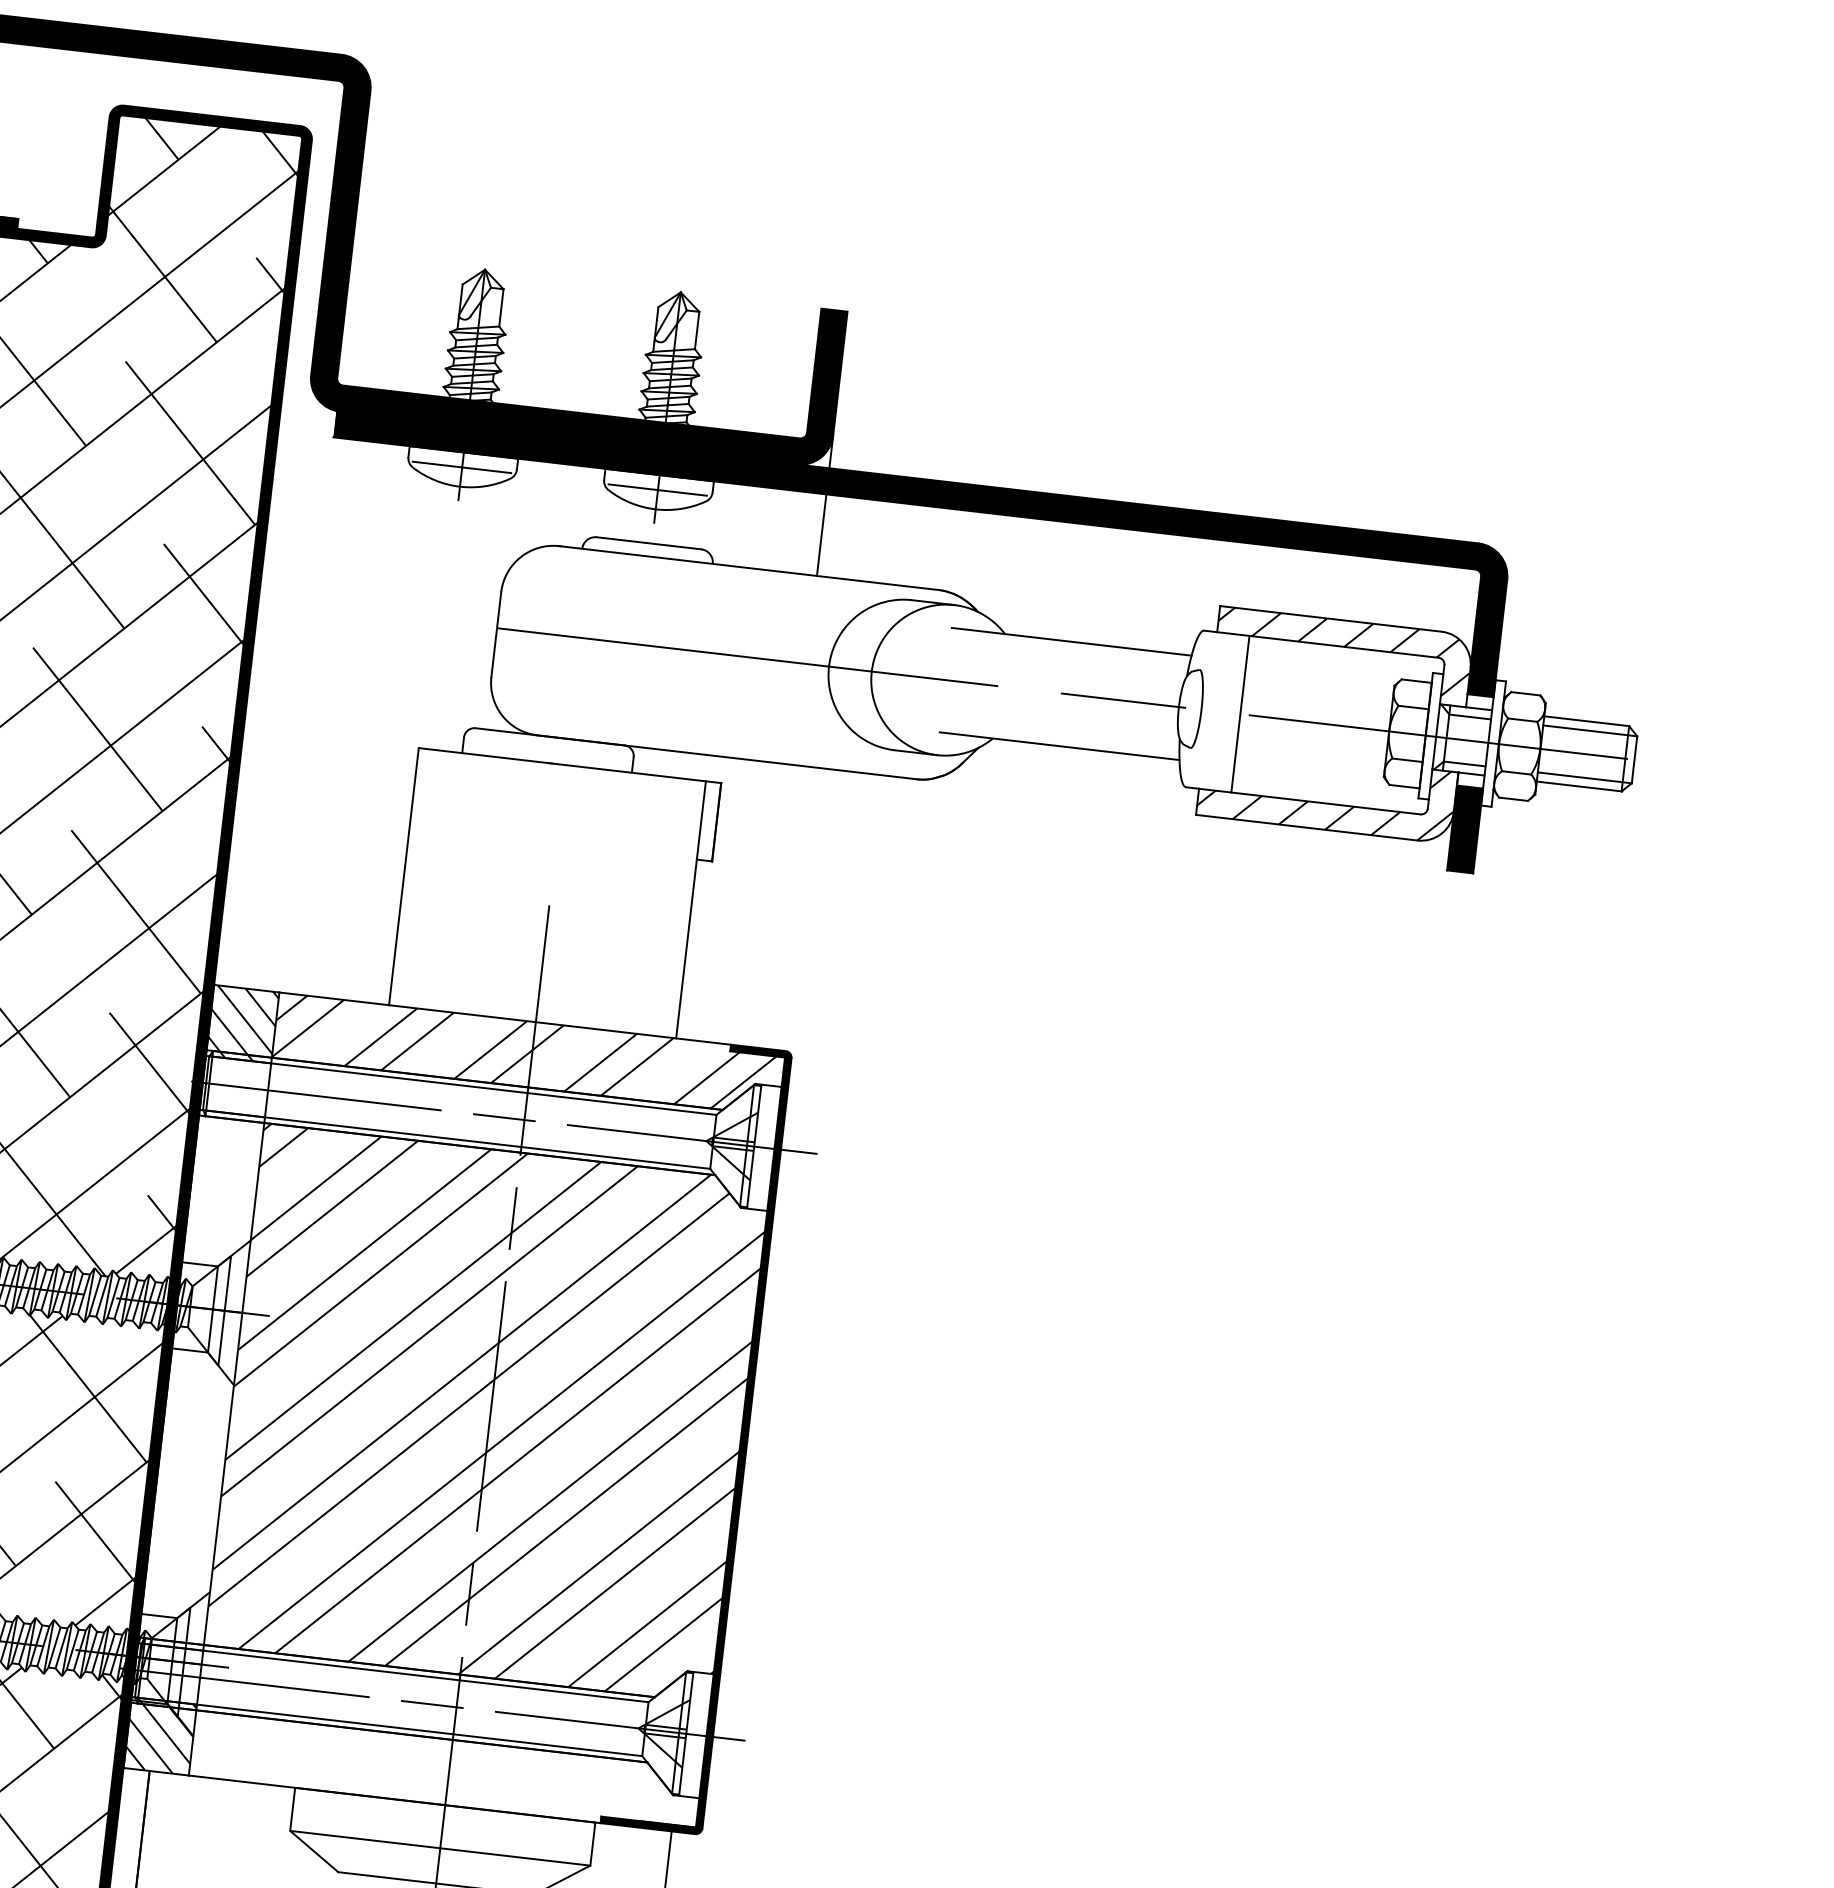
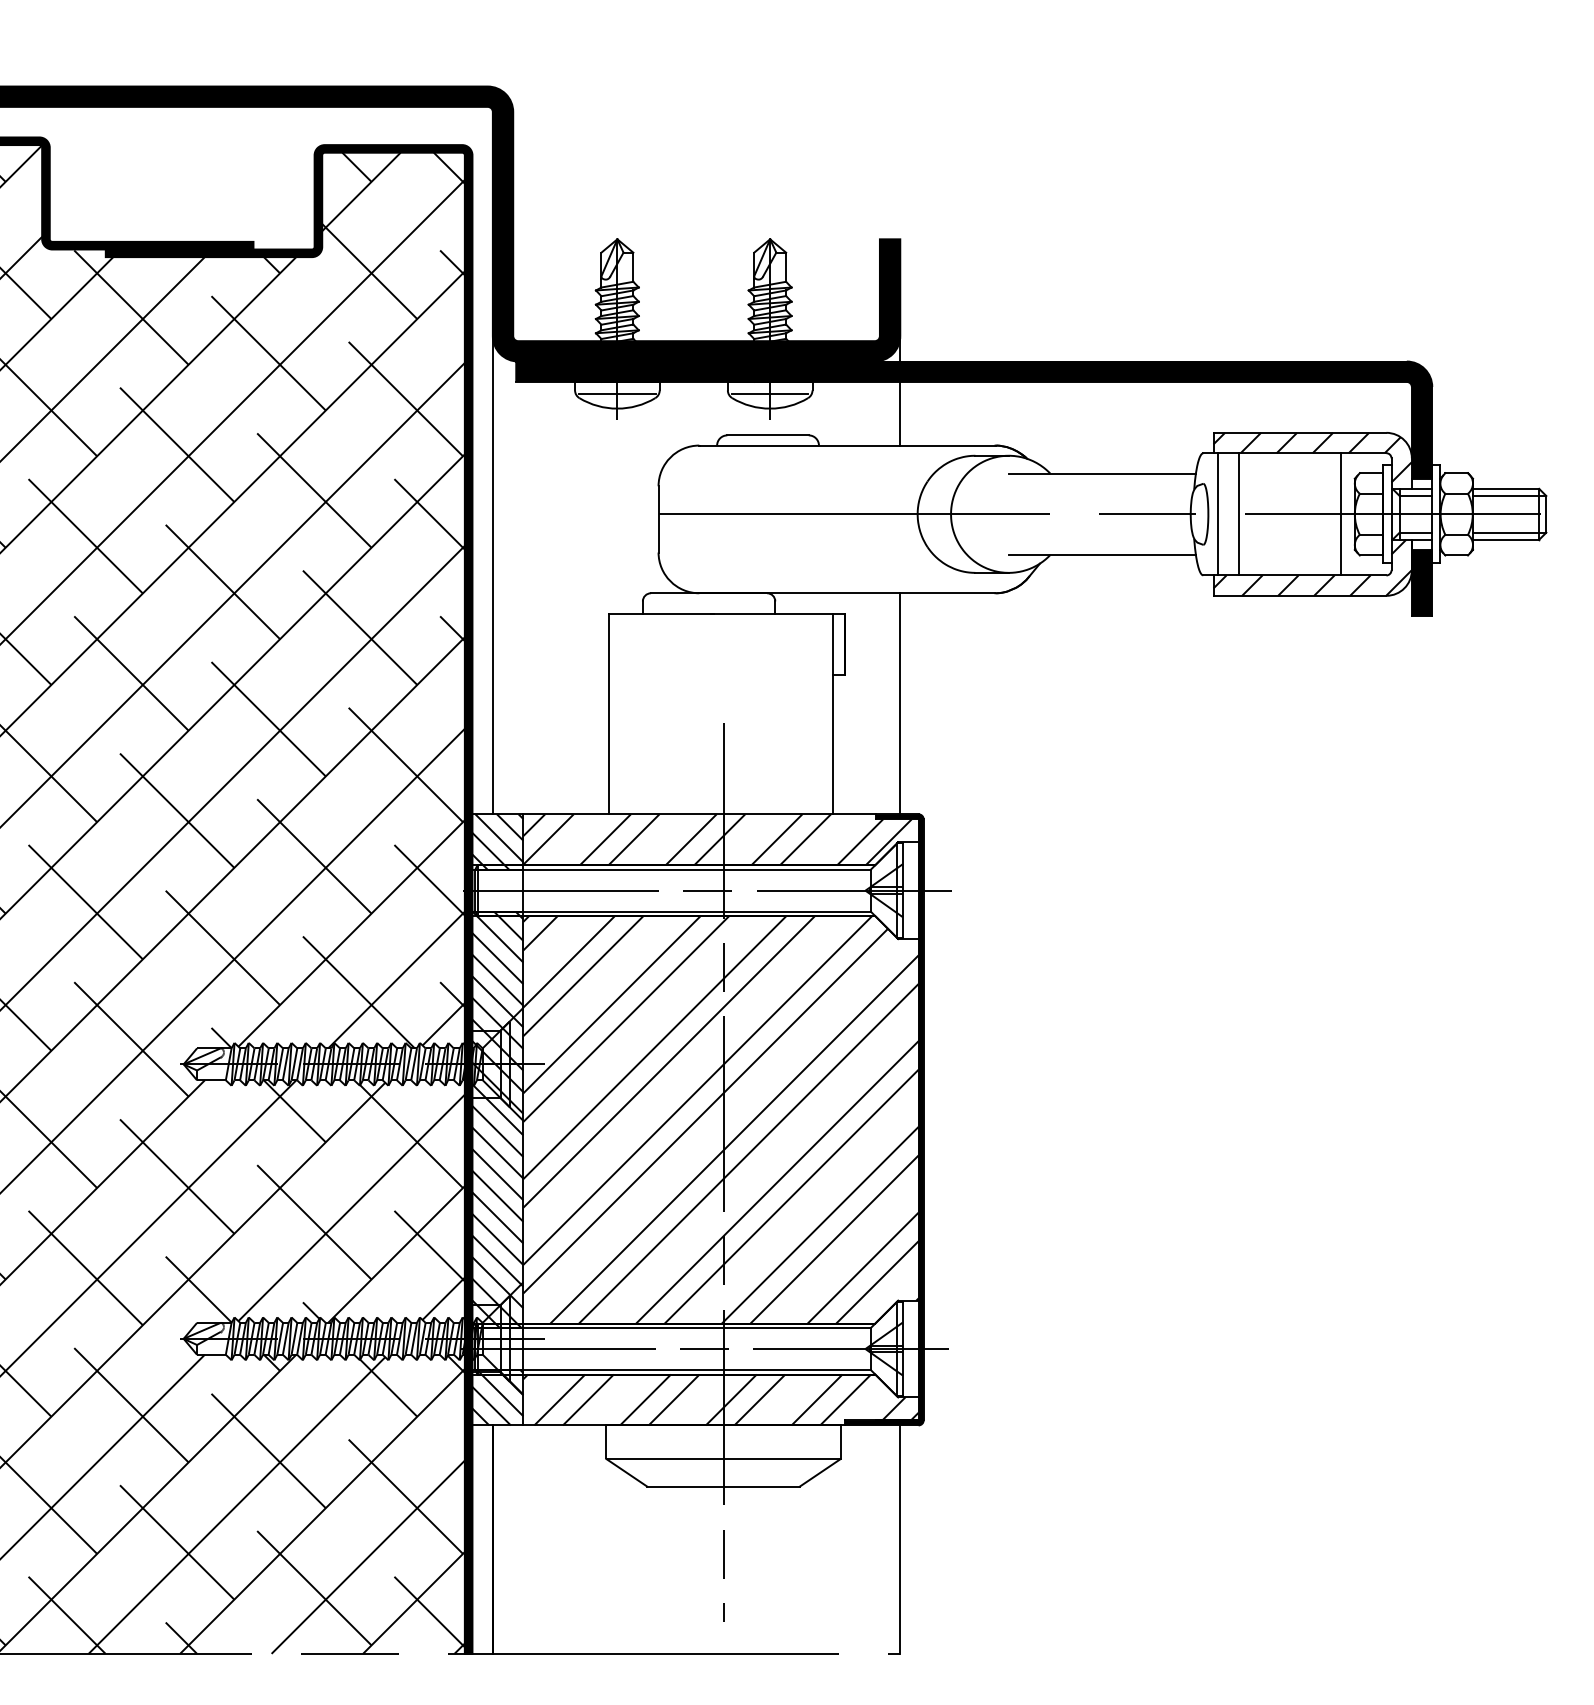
line: (275, 681) -> (492, 575), added
line: (1214, 711) -> (1218, 514), added
line: (1370, 729) -> (1340, 514), added
line: (779, 906) -> (900, 703), added
hatch: (200, 1379) -> (497, 1119), added
hatch: (445, 1771) -> (720, 1399), added

